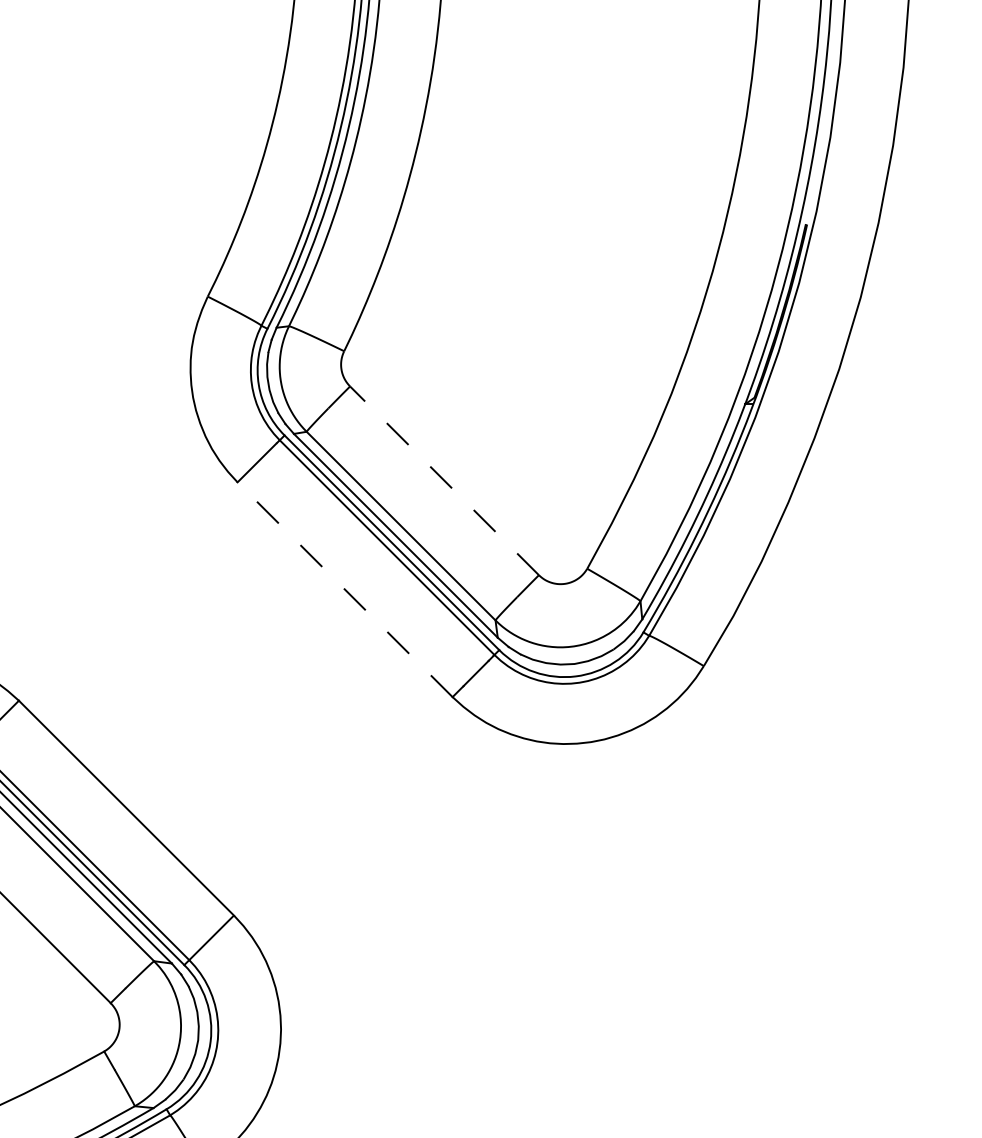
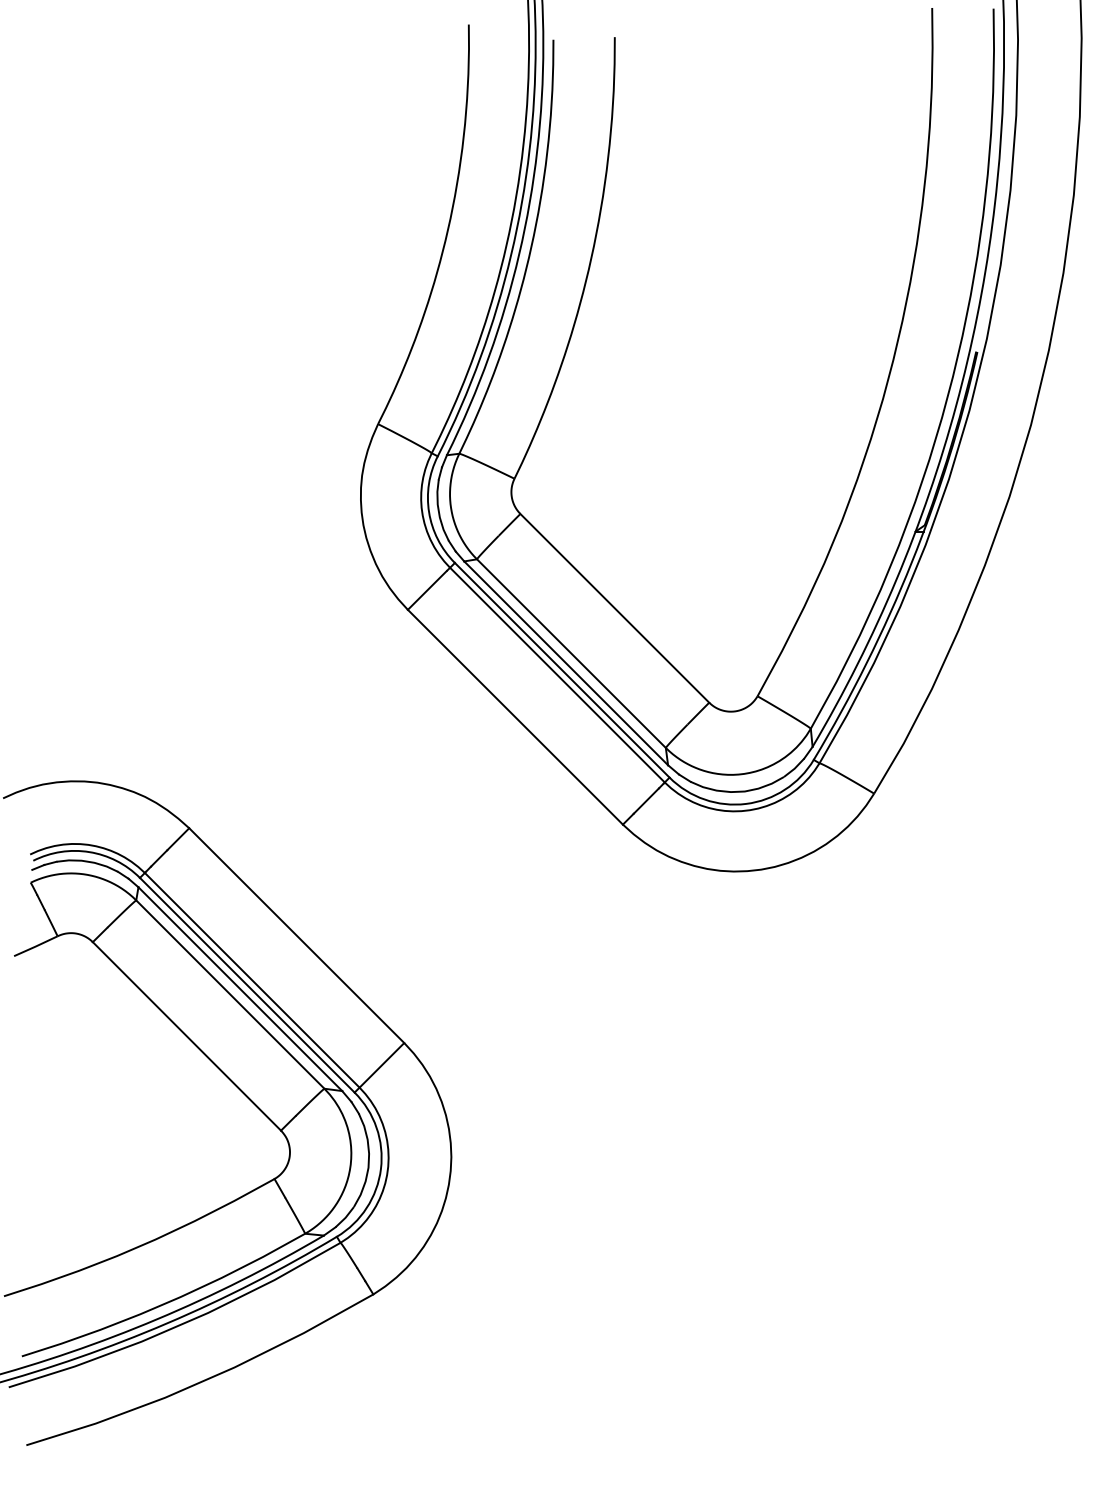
line: (444, 479) -> (614, 607), dashed -> solid
line: (345, 589) -> (515, 717), dashed -> solid

